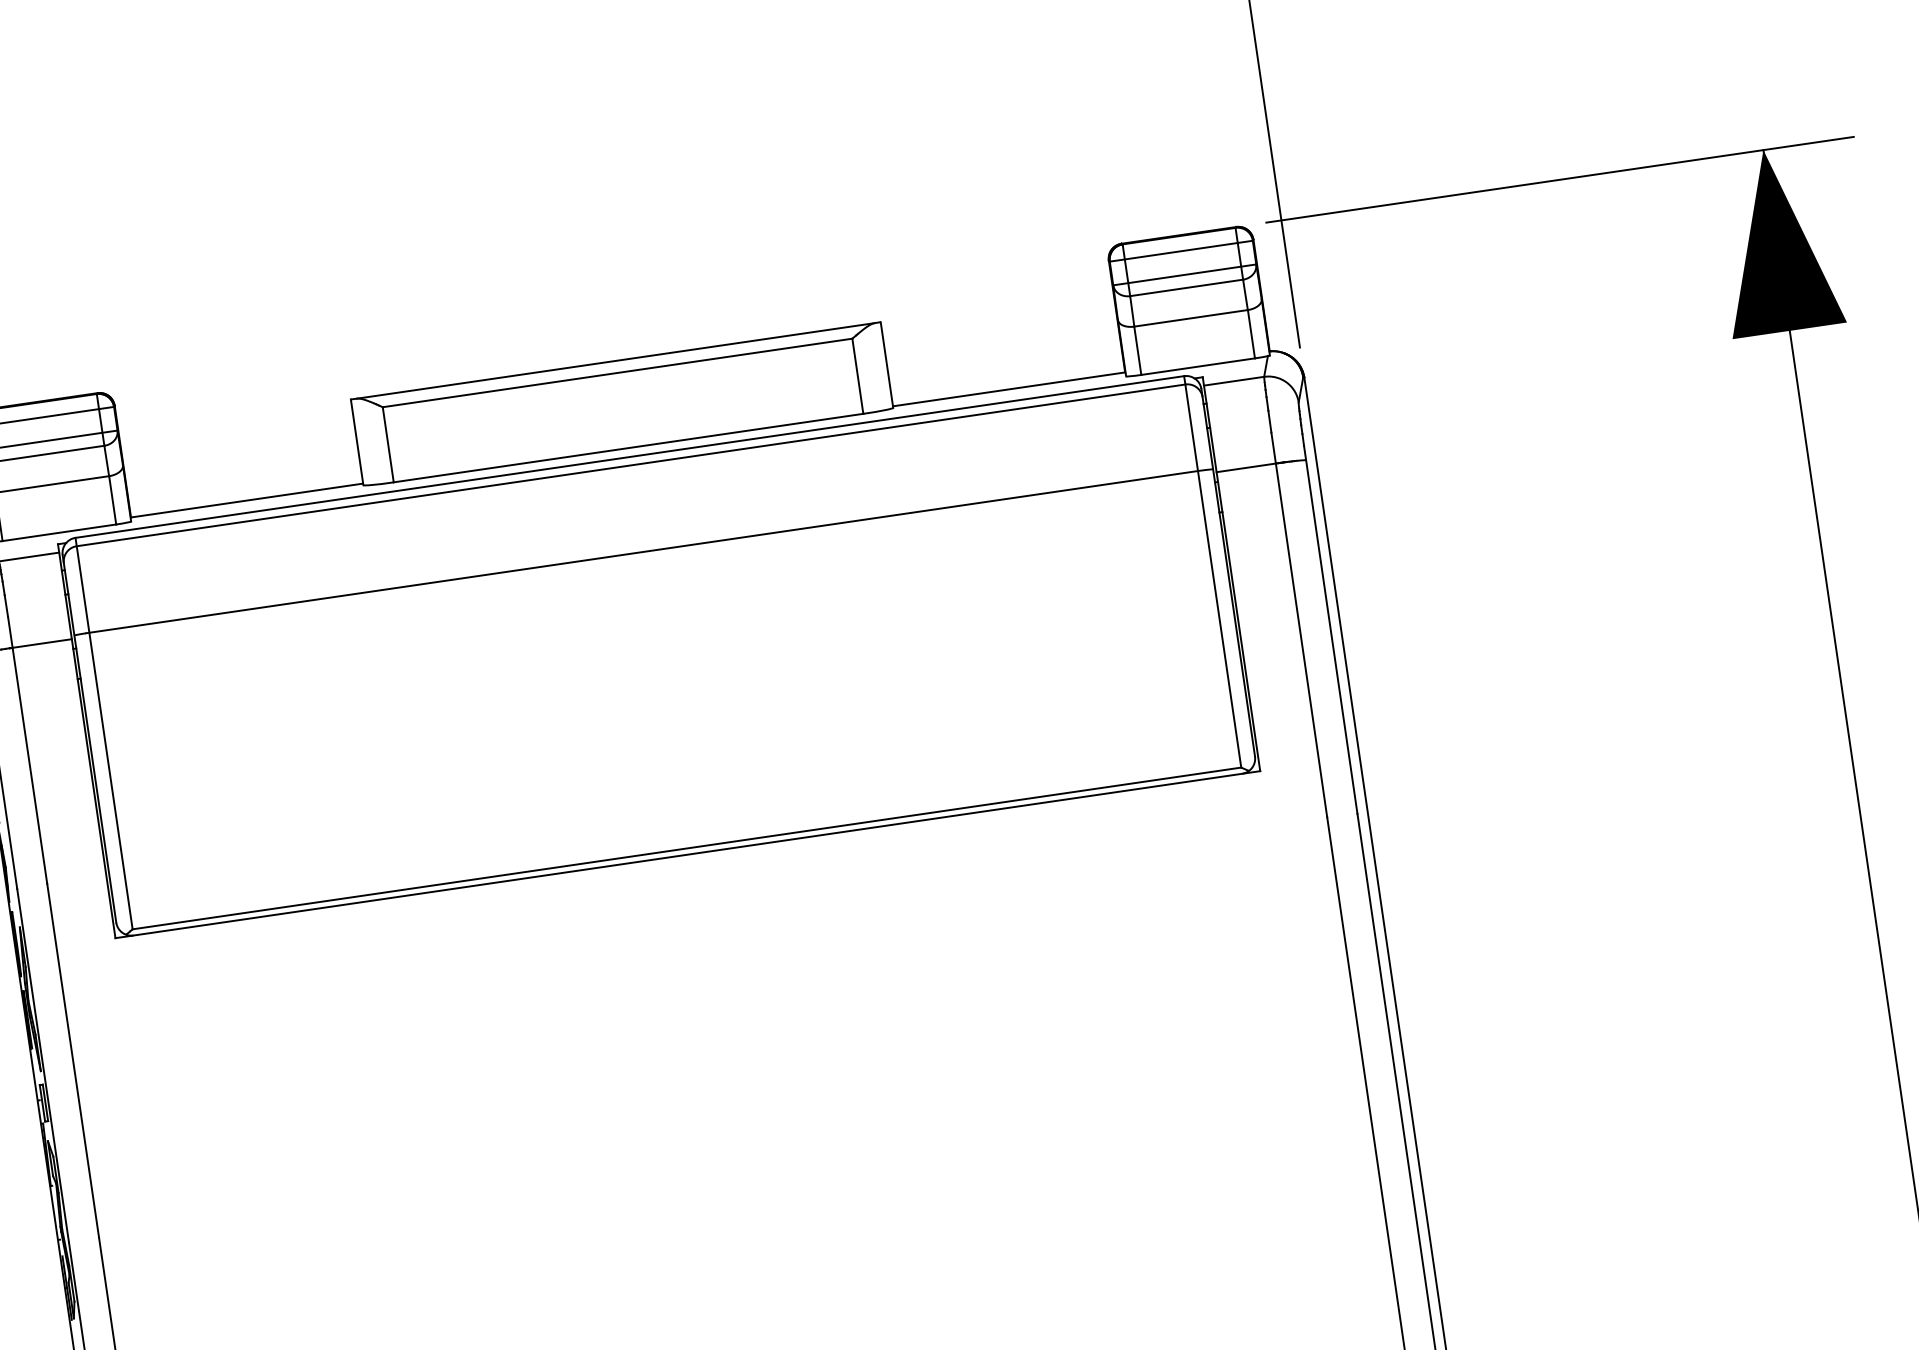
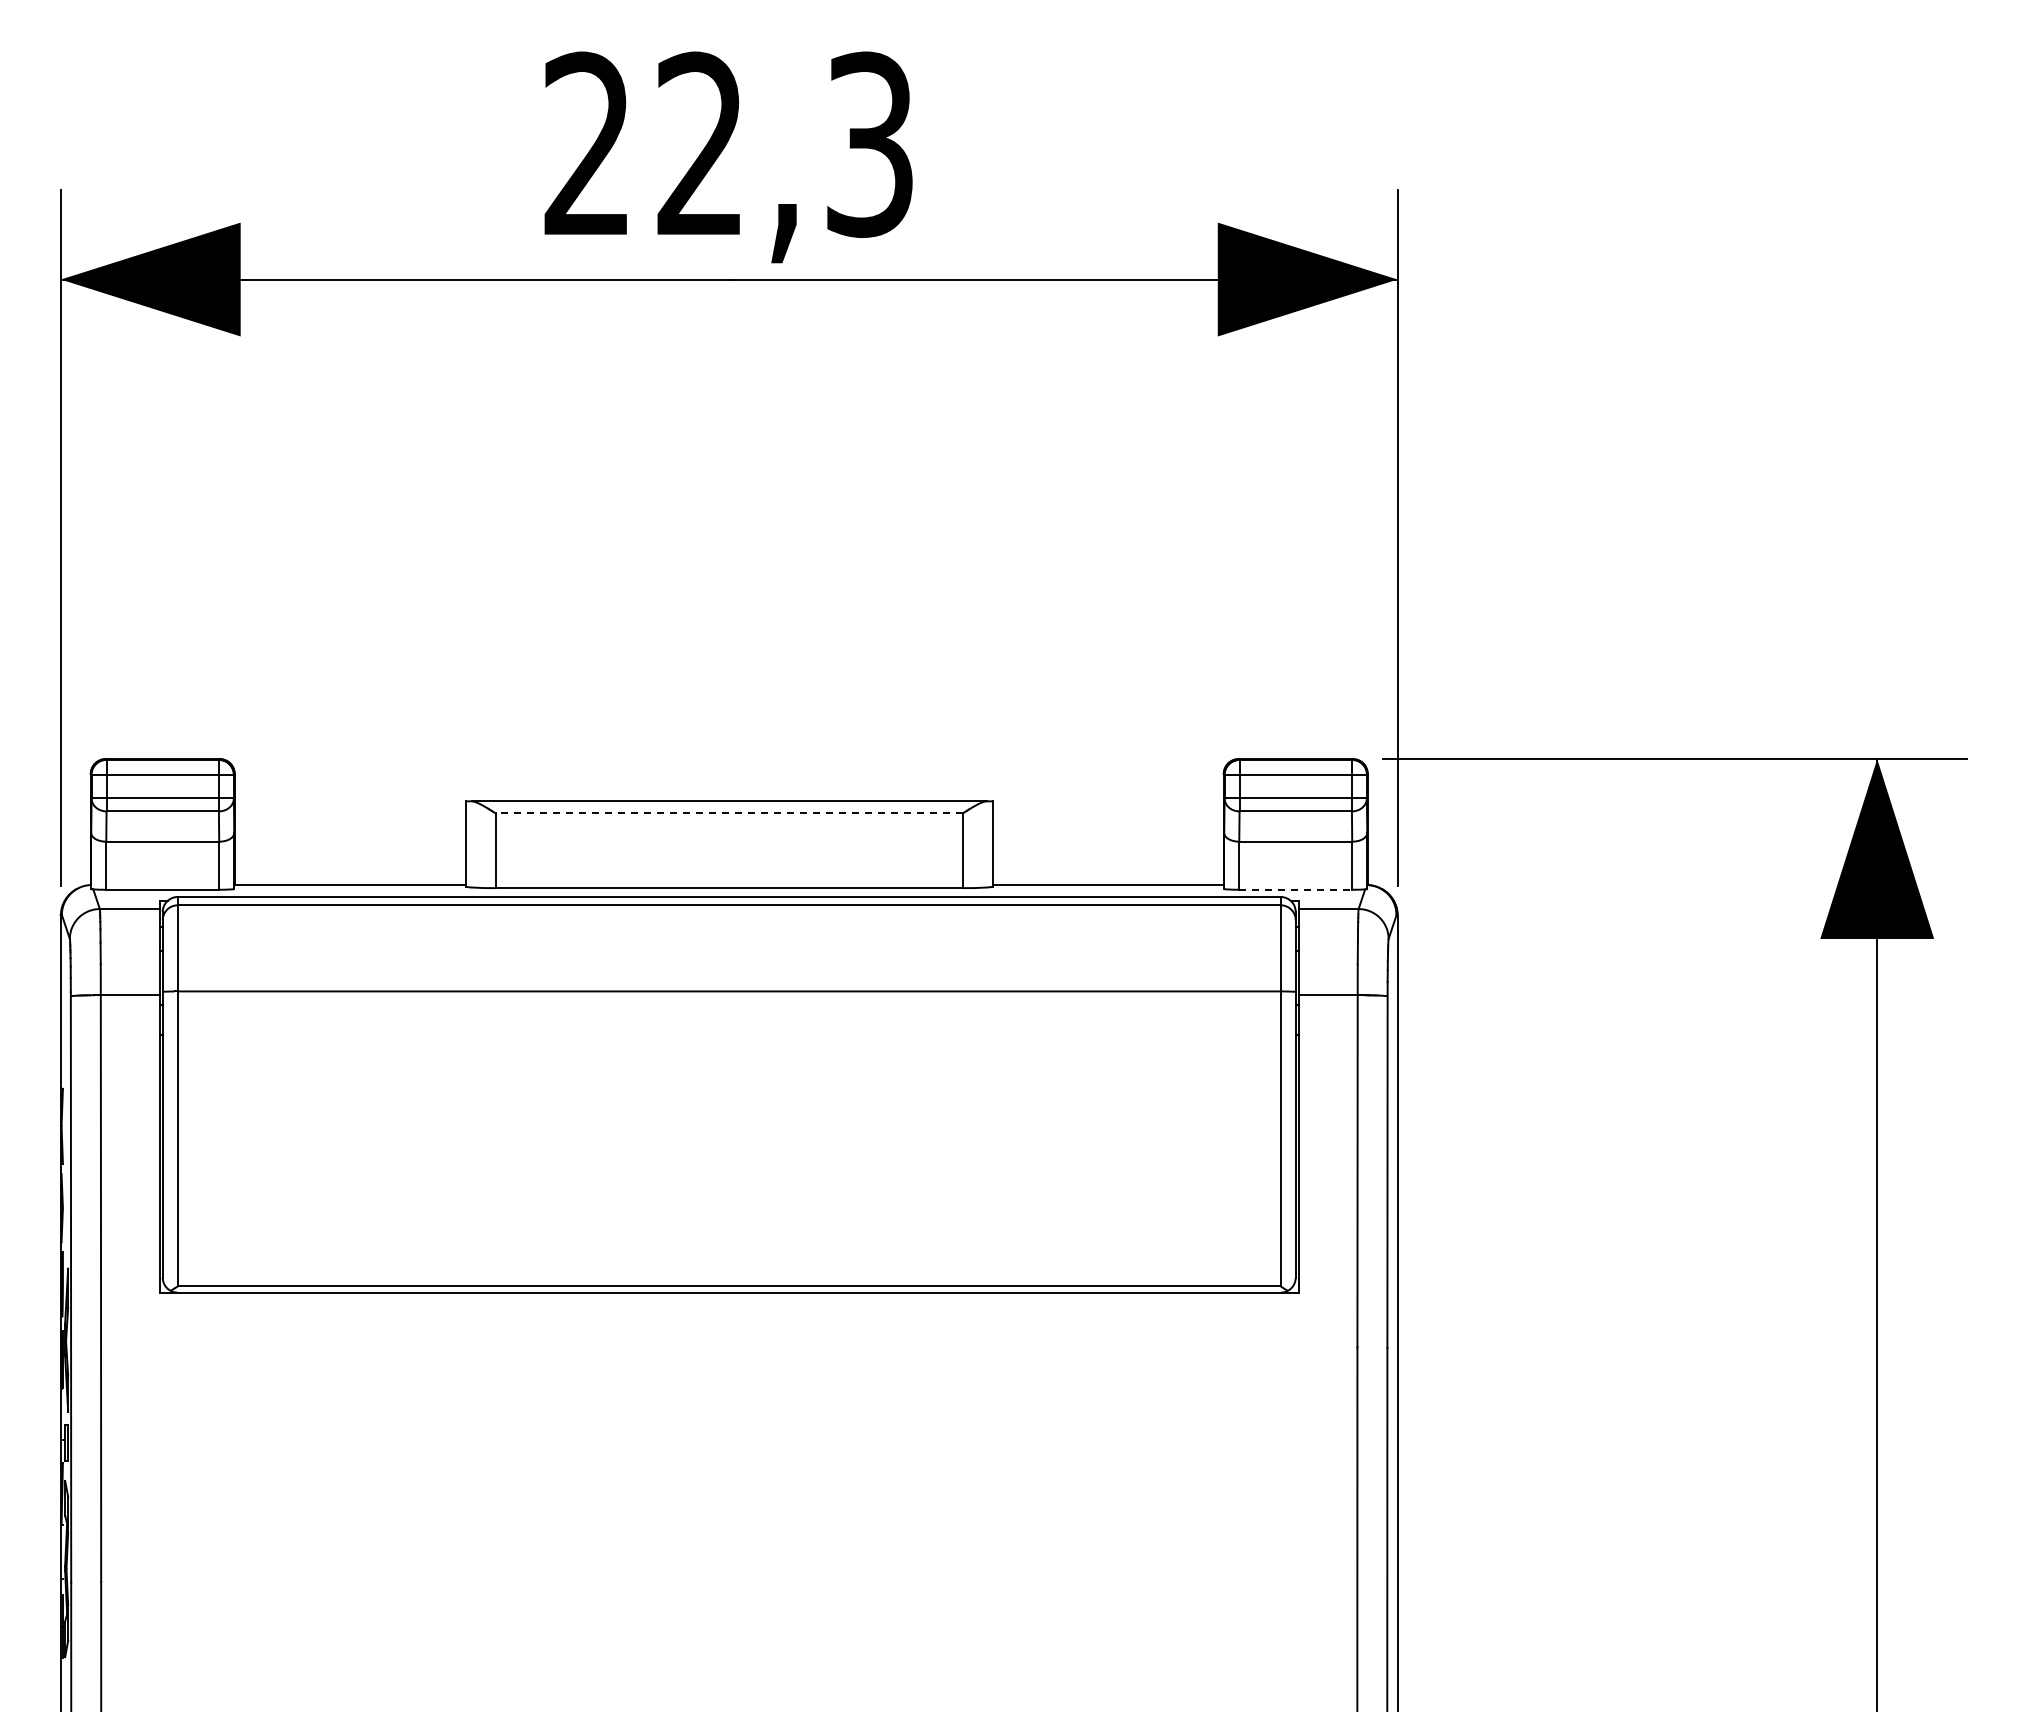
line: (1197, 366) -> (1295, 889), solid -> dashed
line: (617, 373) -> (729, 813), solid -> dashed

